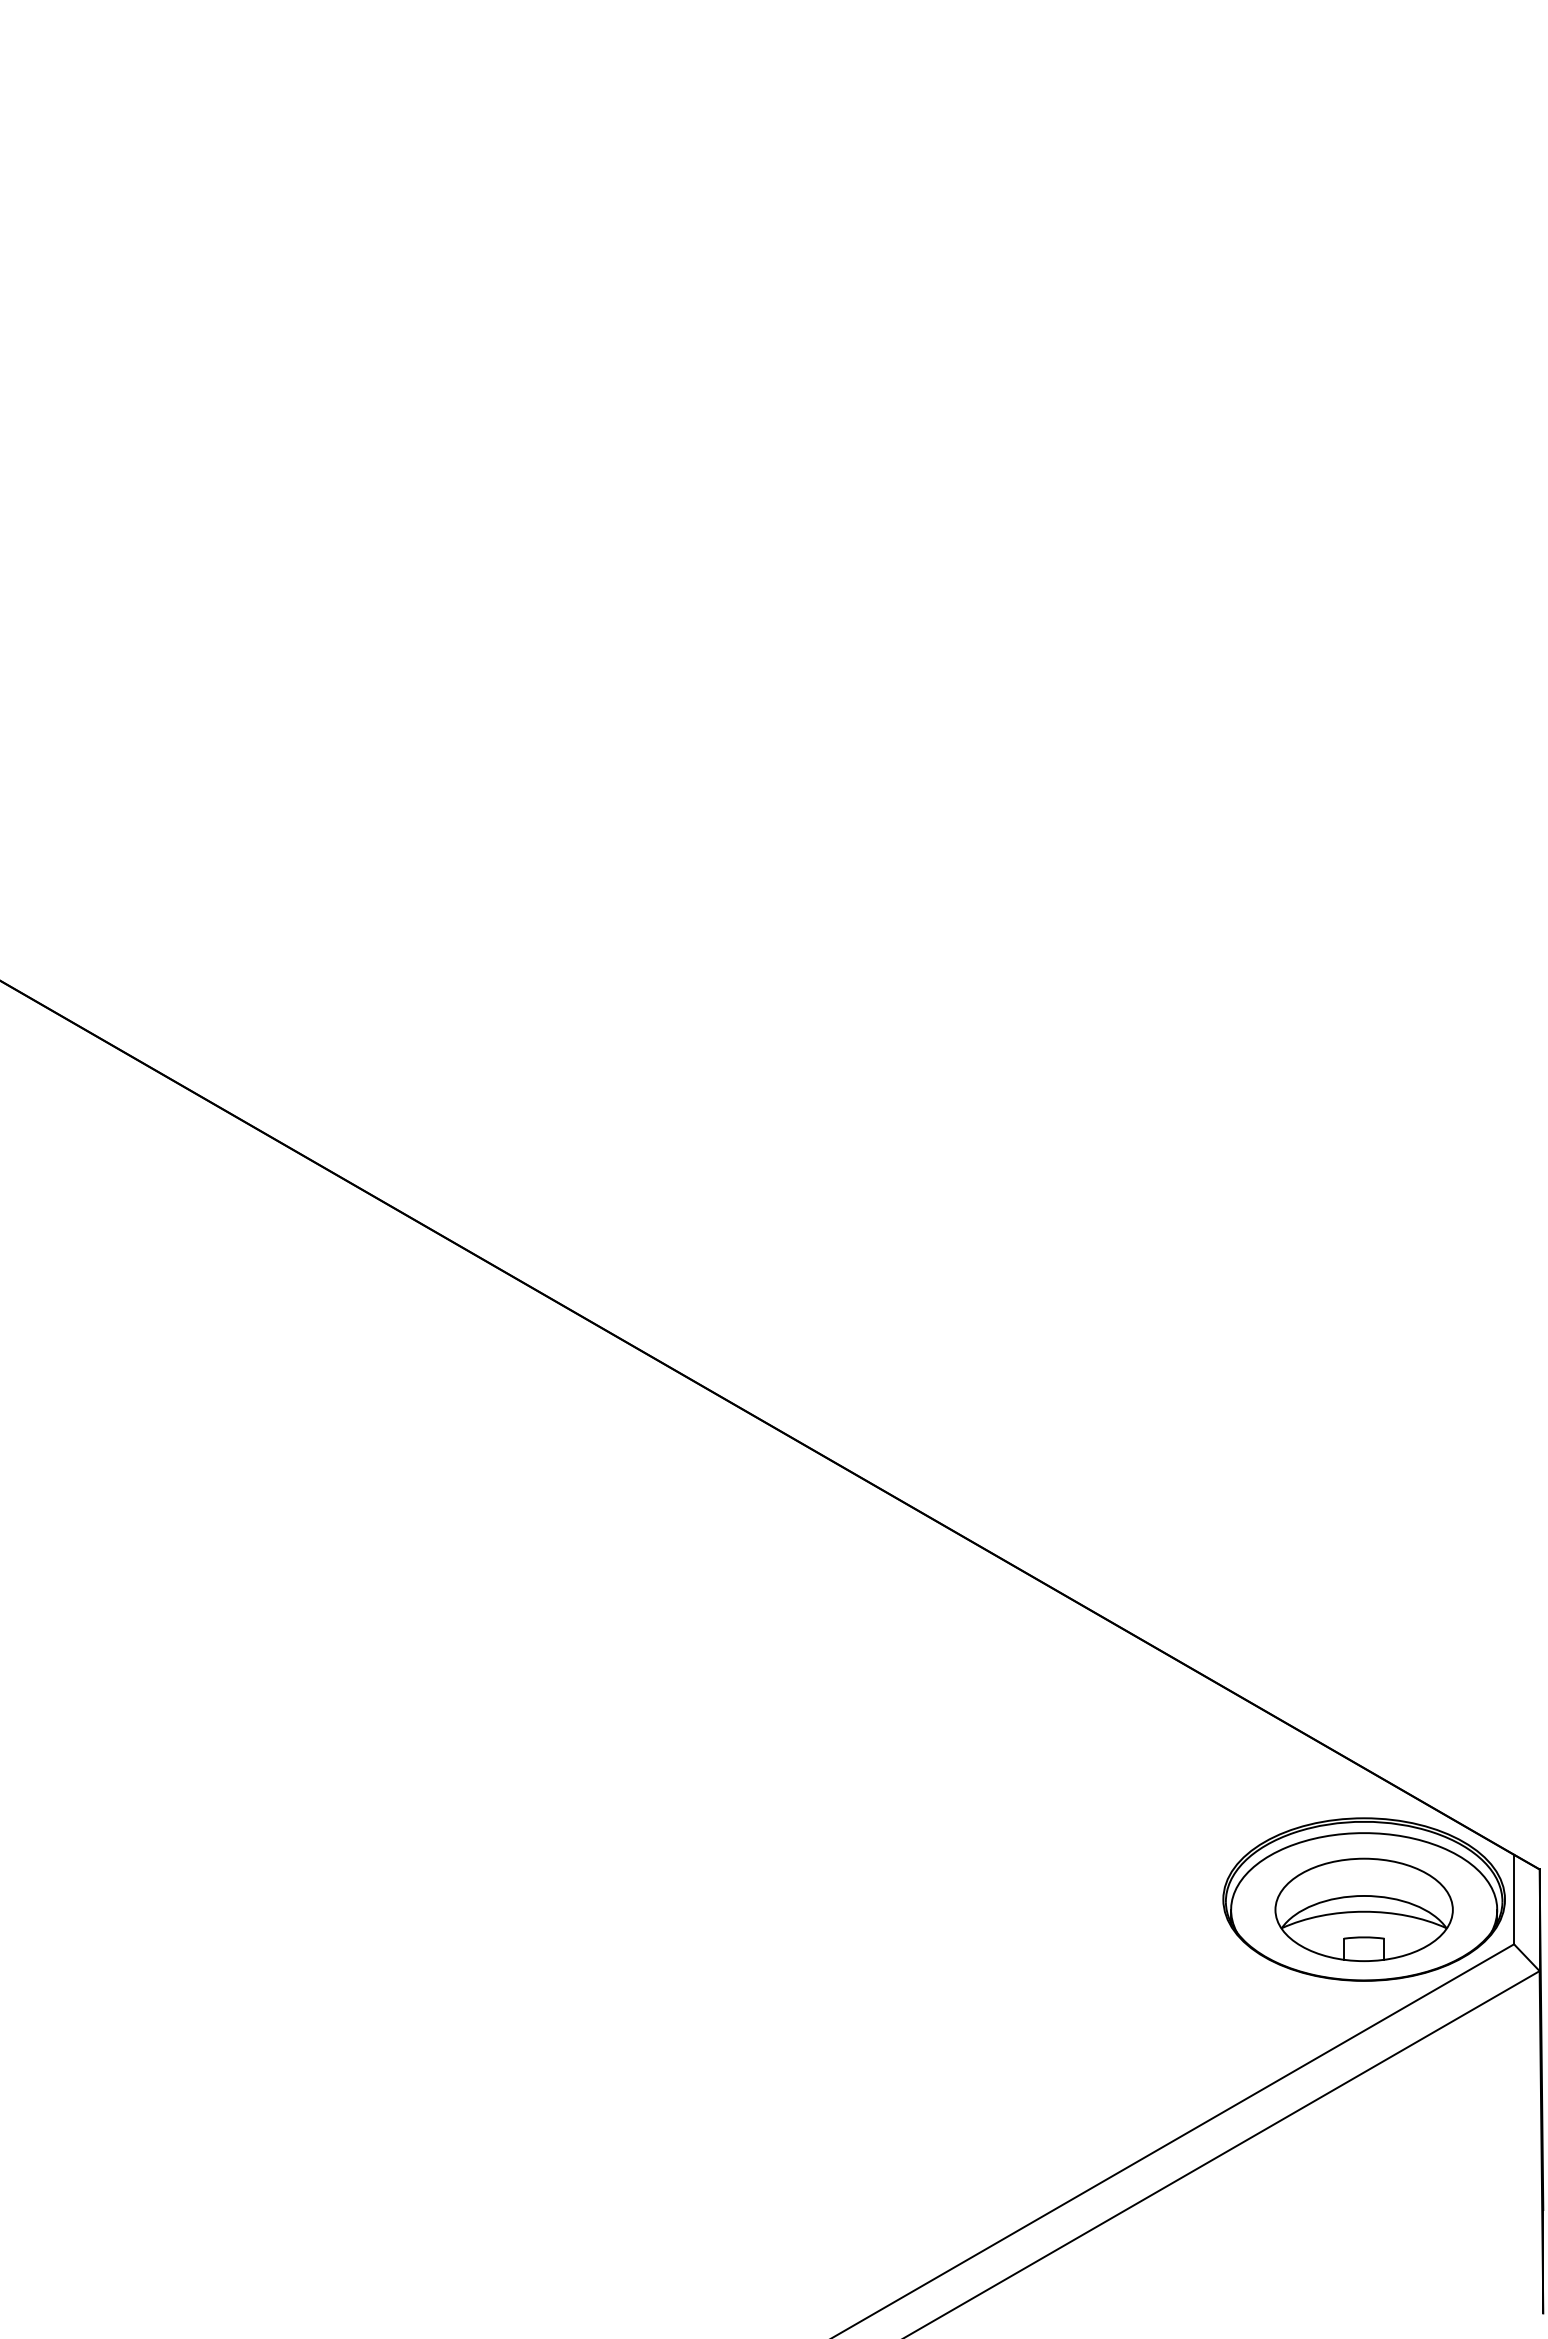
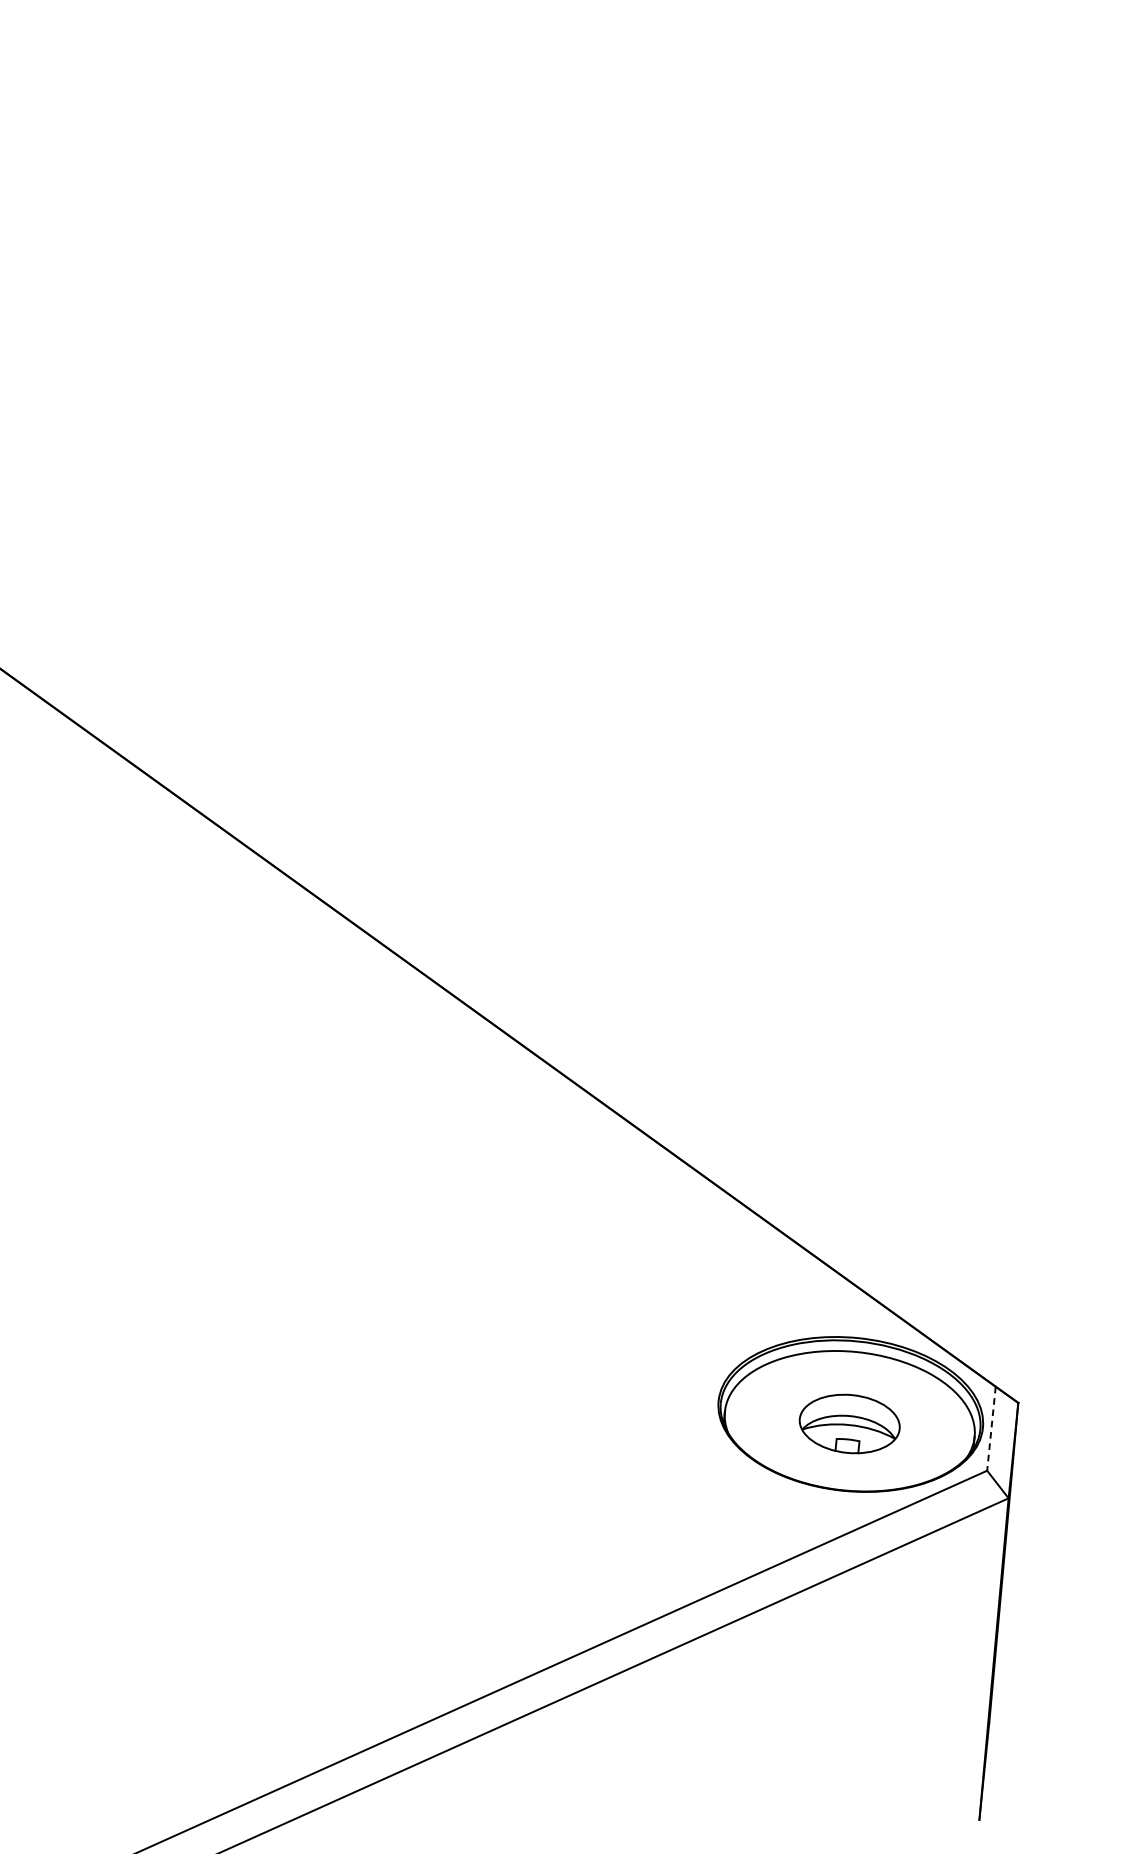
line: (1514, 1899) -> (991, 1428), solid -> dashed
part: (1363, 1909) -> (849, 1423), size x0.6

